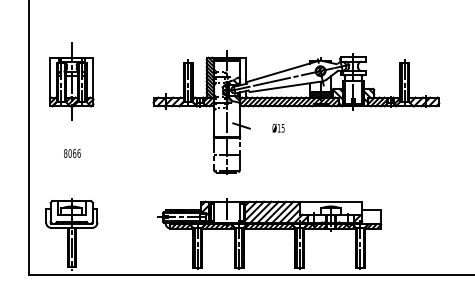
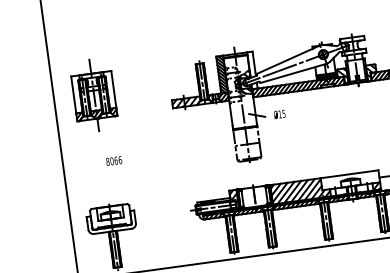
text: (278, 127) -> (279, 113), moved
text: (72, 153) -> (114, 160), moved

